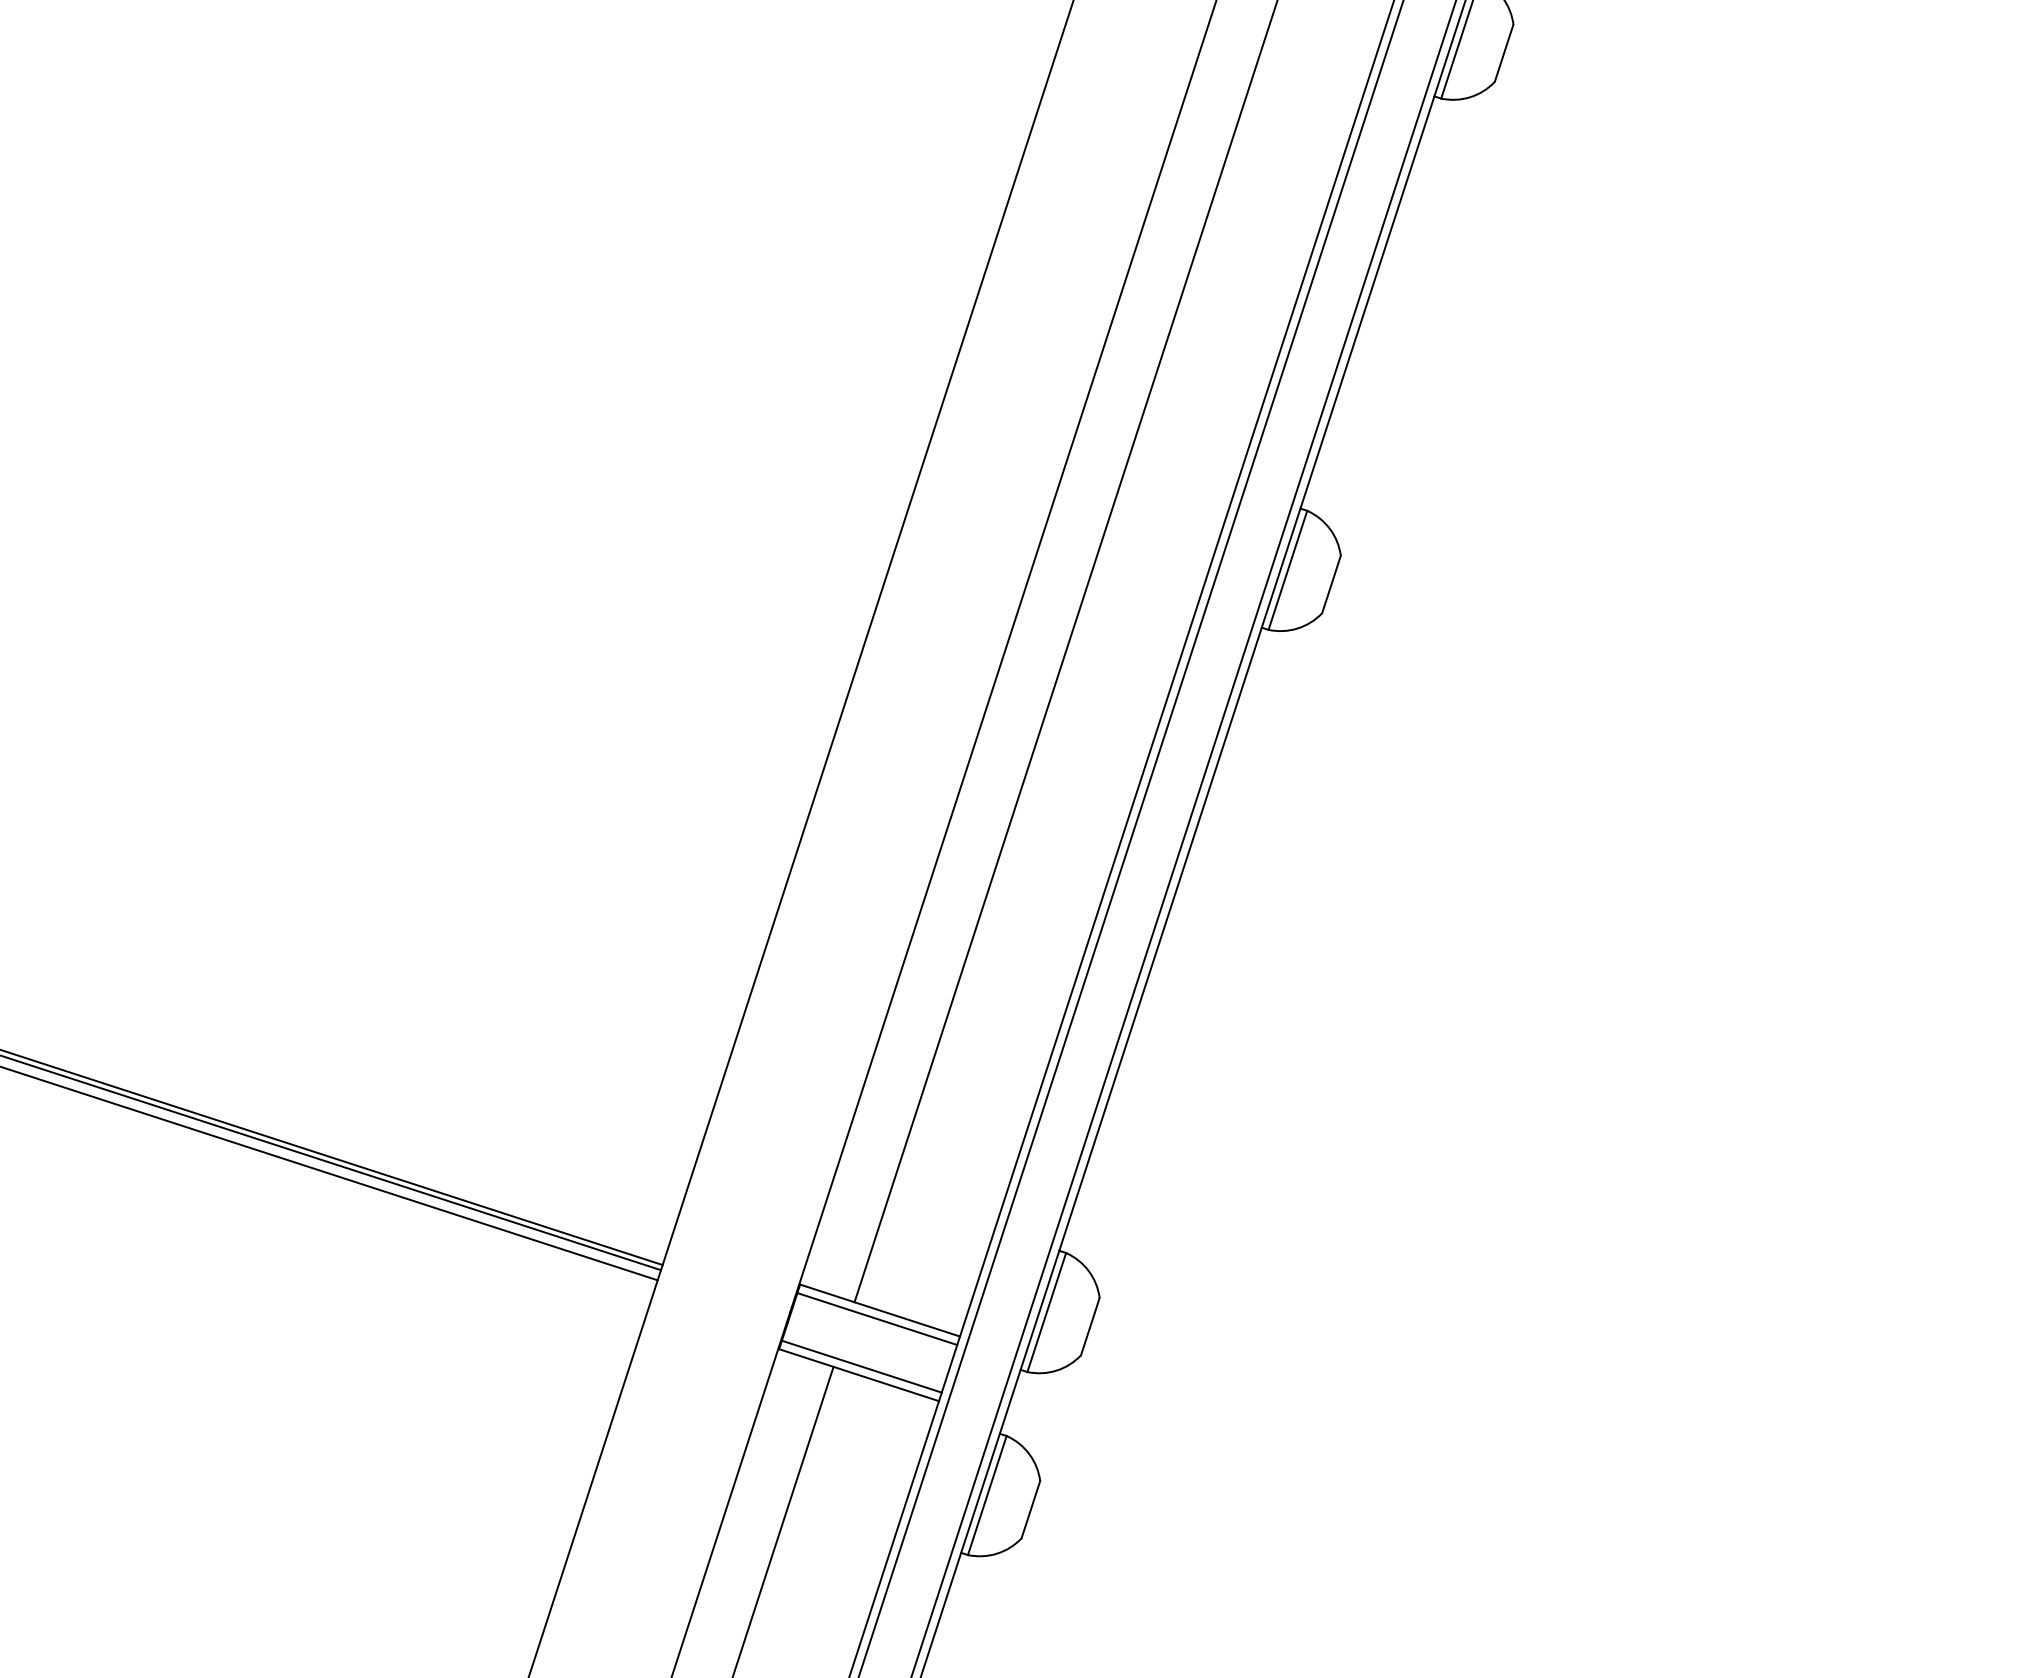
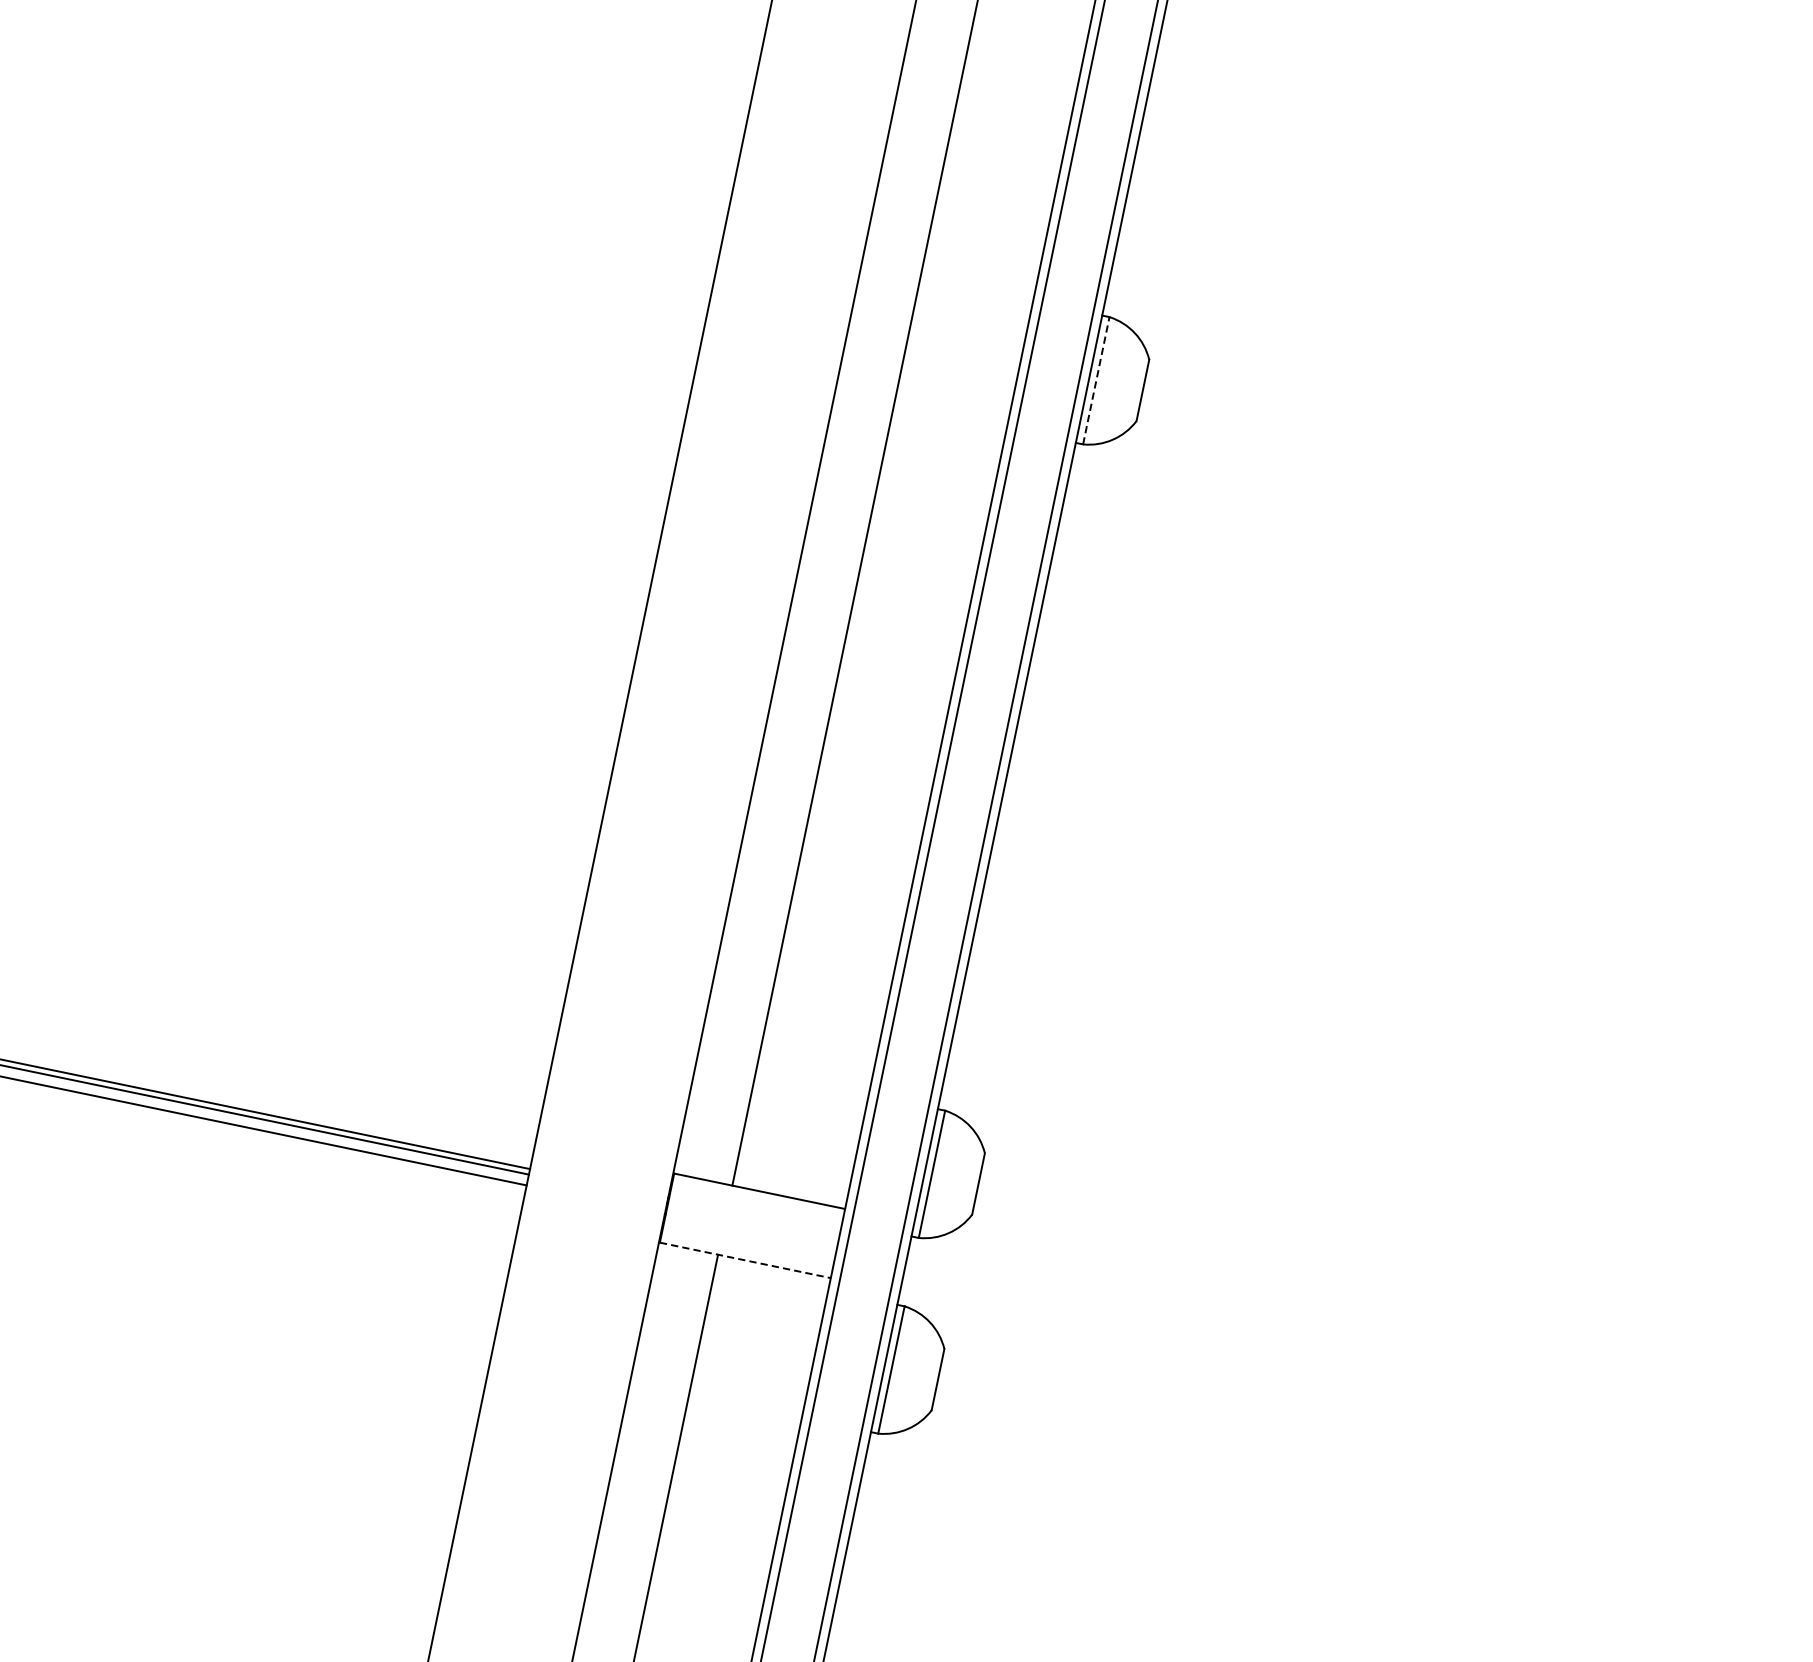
line: (1287, 570) -> (1095, 380), solid -> dashed
line: (877, 1319) -> (758, 1200), removed
line: (861, 1366) -> (746, 1251), removed
line: (859, 1375) -> (745, 1260), solid -> dashed

